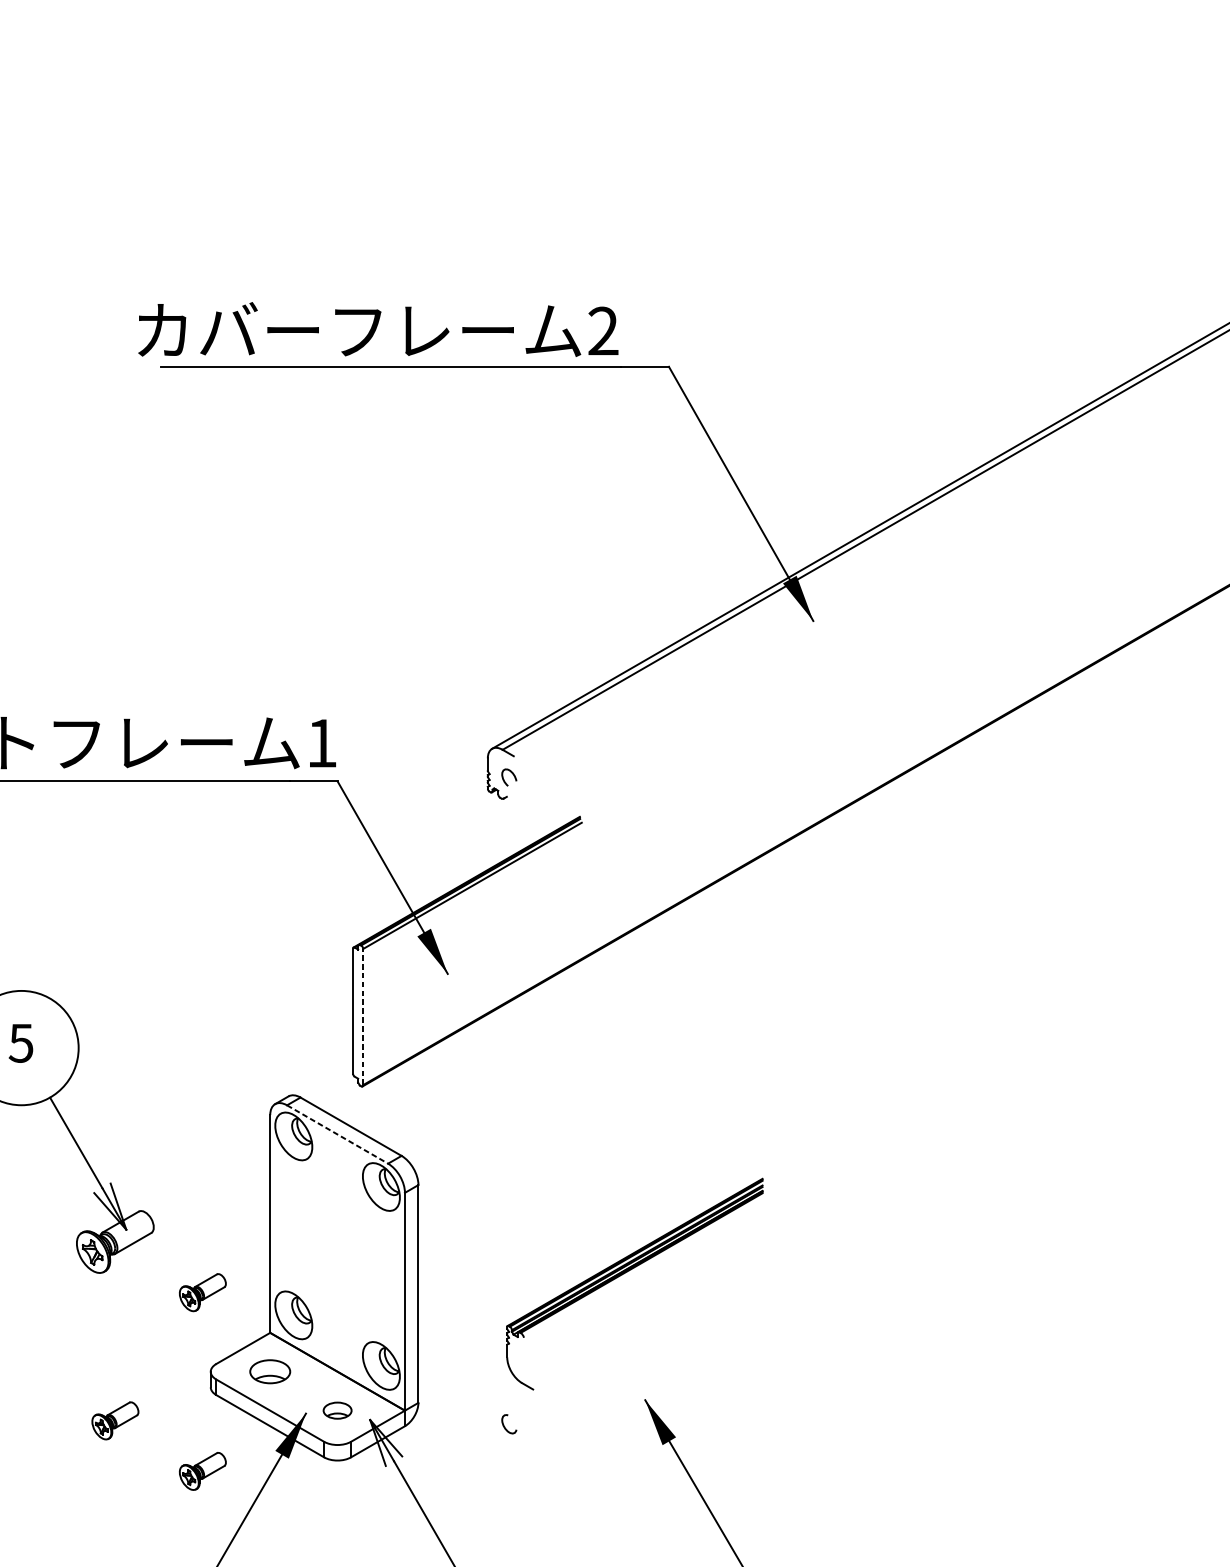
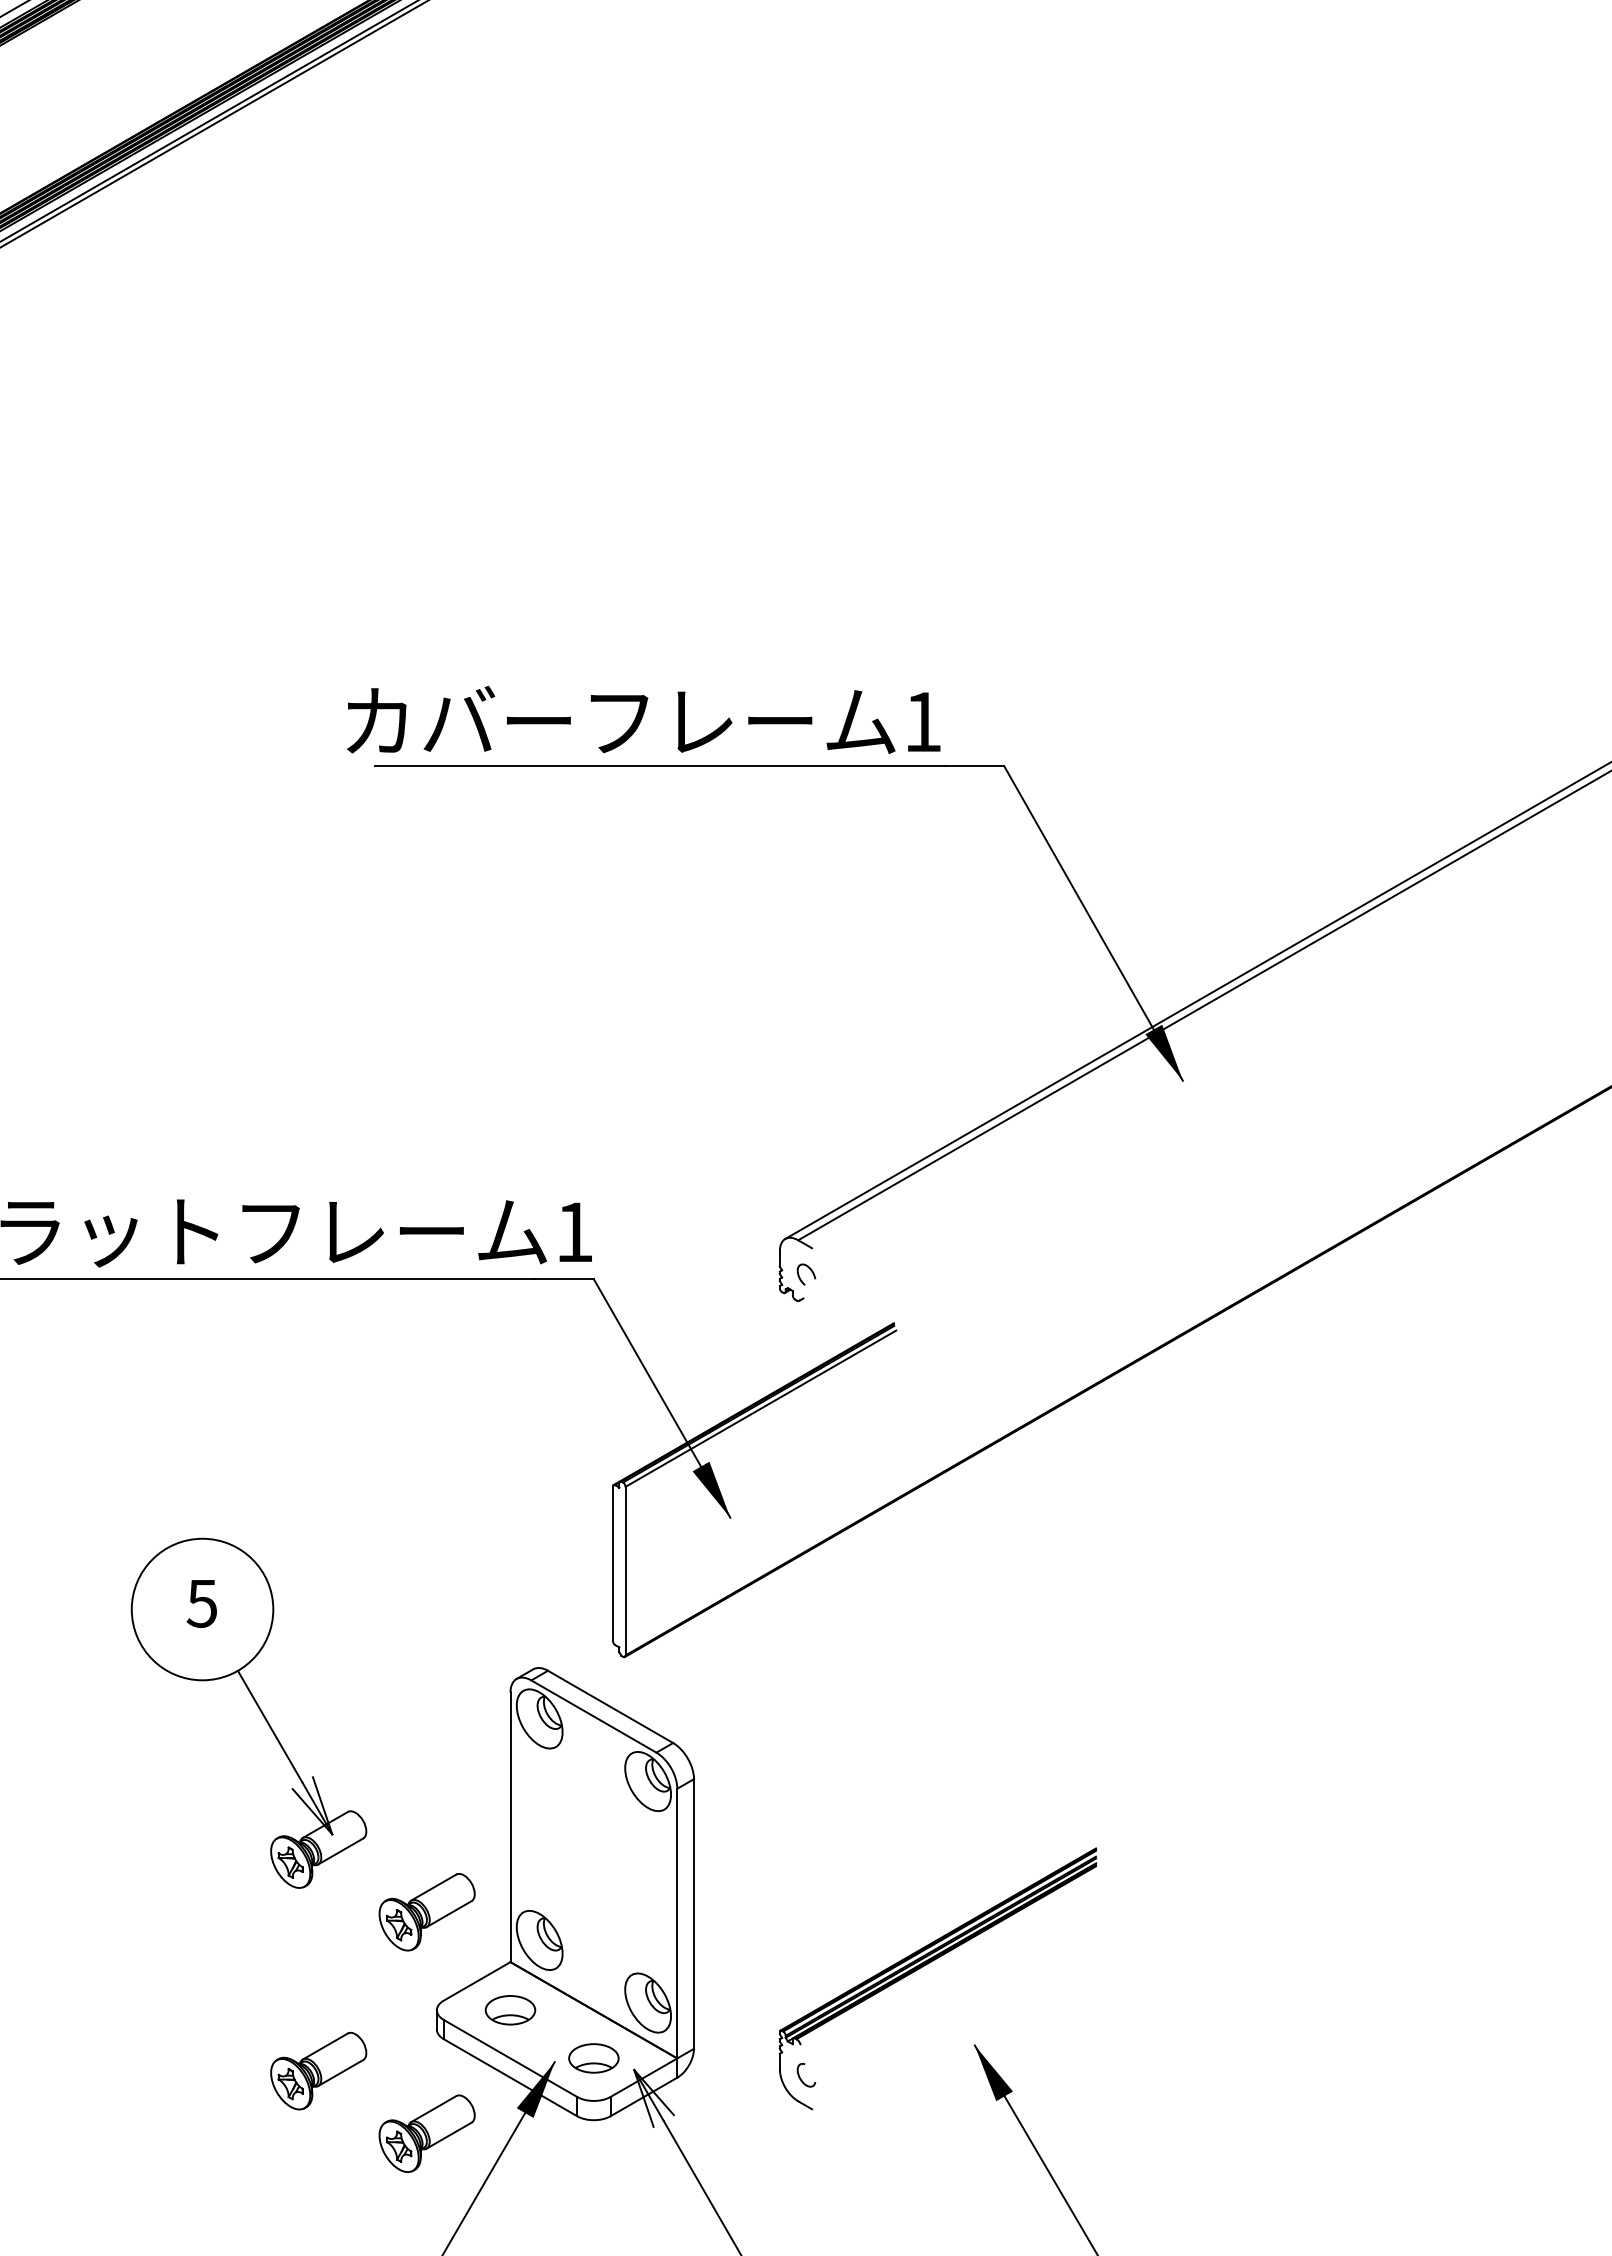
text: (603, 330) -> (922, 721), 2 -> 1
line: (363, 1016) -> (625, 1570), dashed -> solid
line: (338, 1134) -> (594, 1716), dashed -> solid
part: (627, 1272) -> (928, 1964), moved
part: (202, 1292) -> (426, 1912), size x1.67
part: (337, 1410) -> (593, 2058), size x1.43
part: (115, 1420) -> (318, 2070), size x1.67
part: (202, 1471) -> (426, 2133), size x1.67

